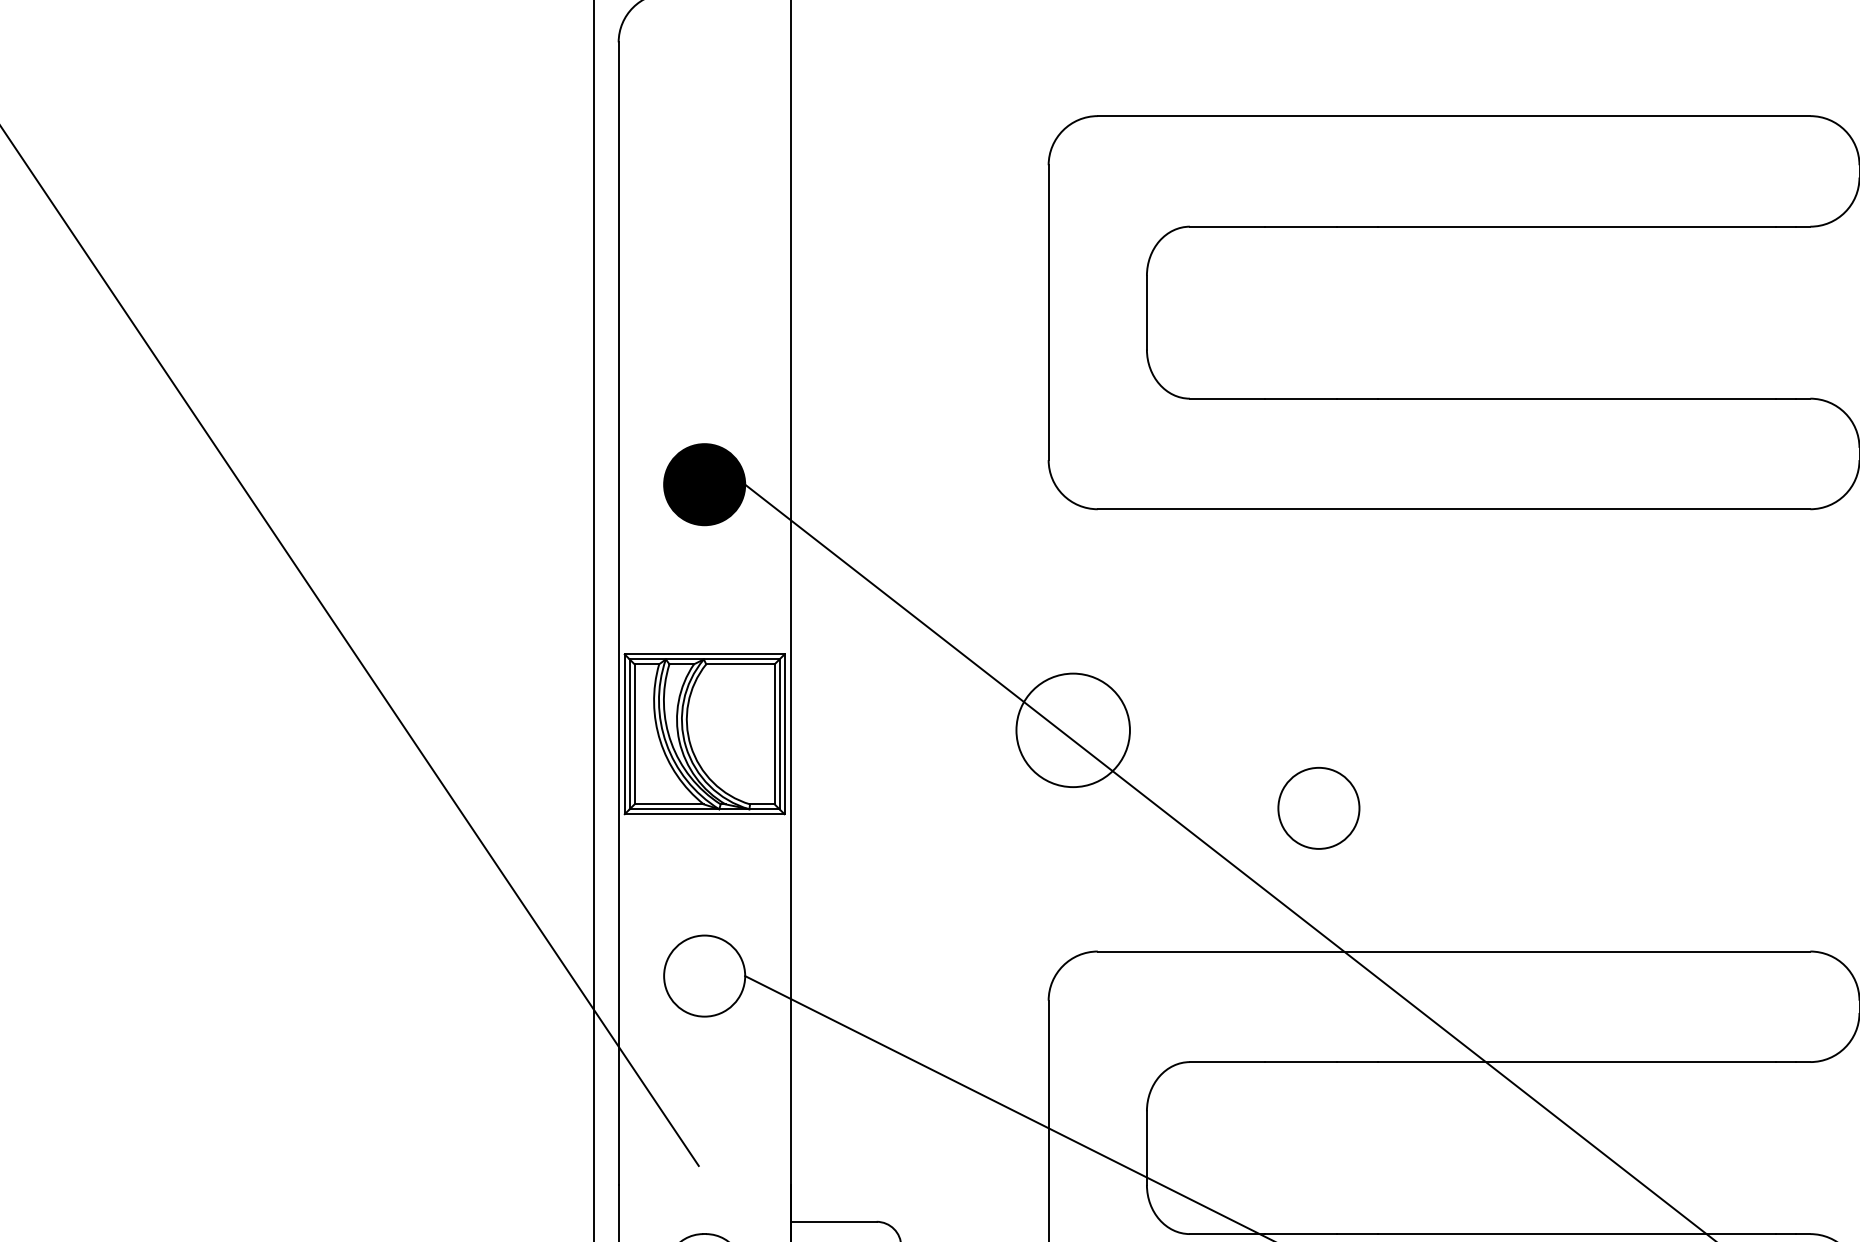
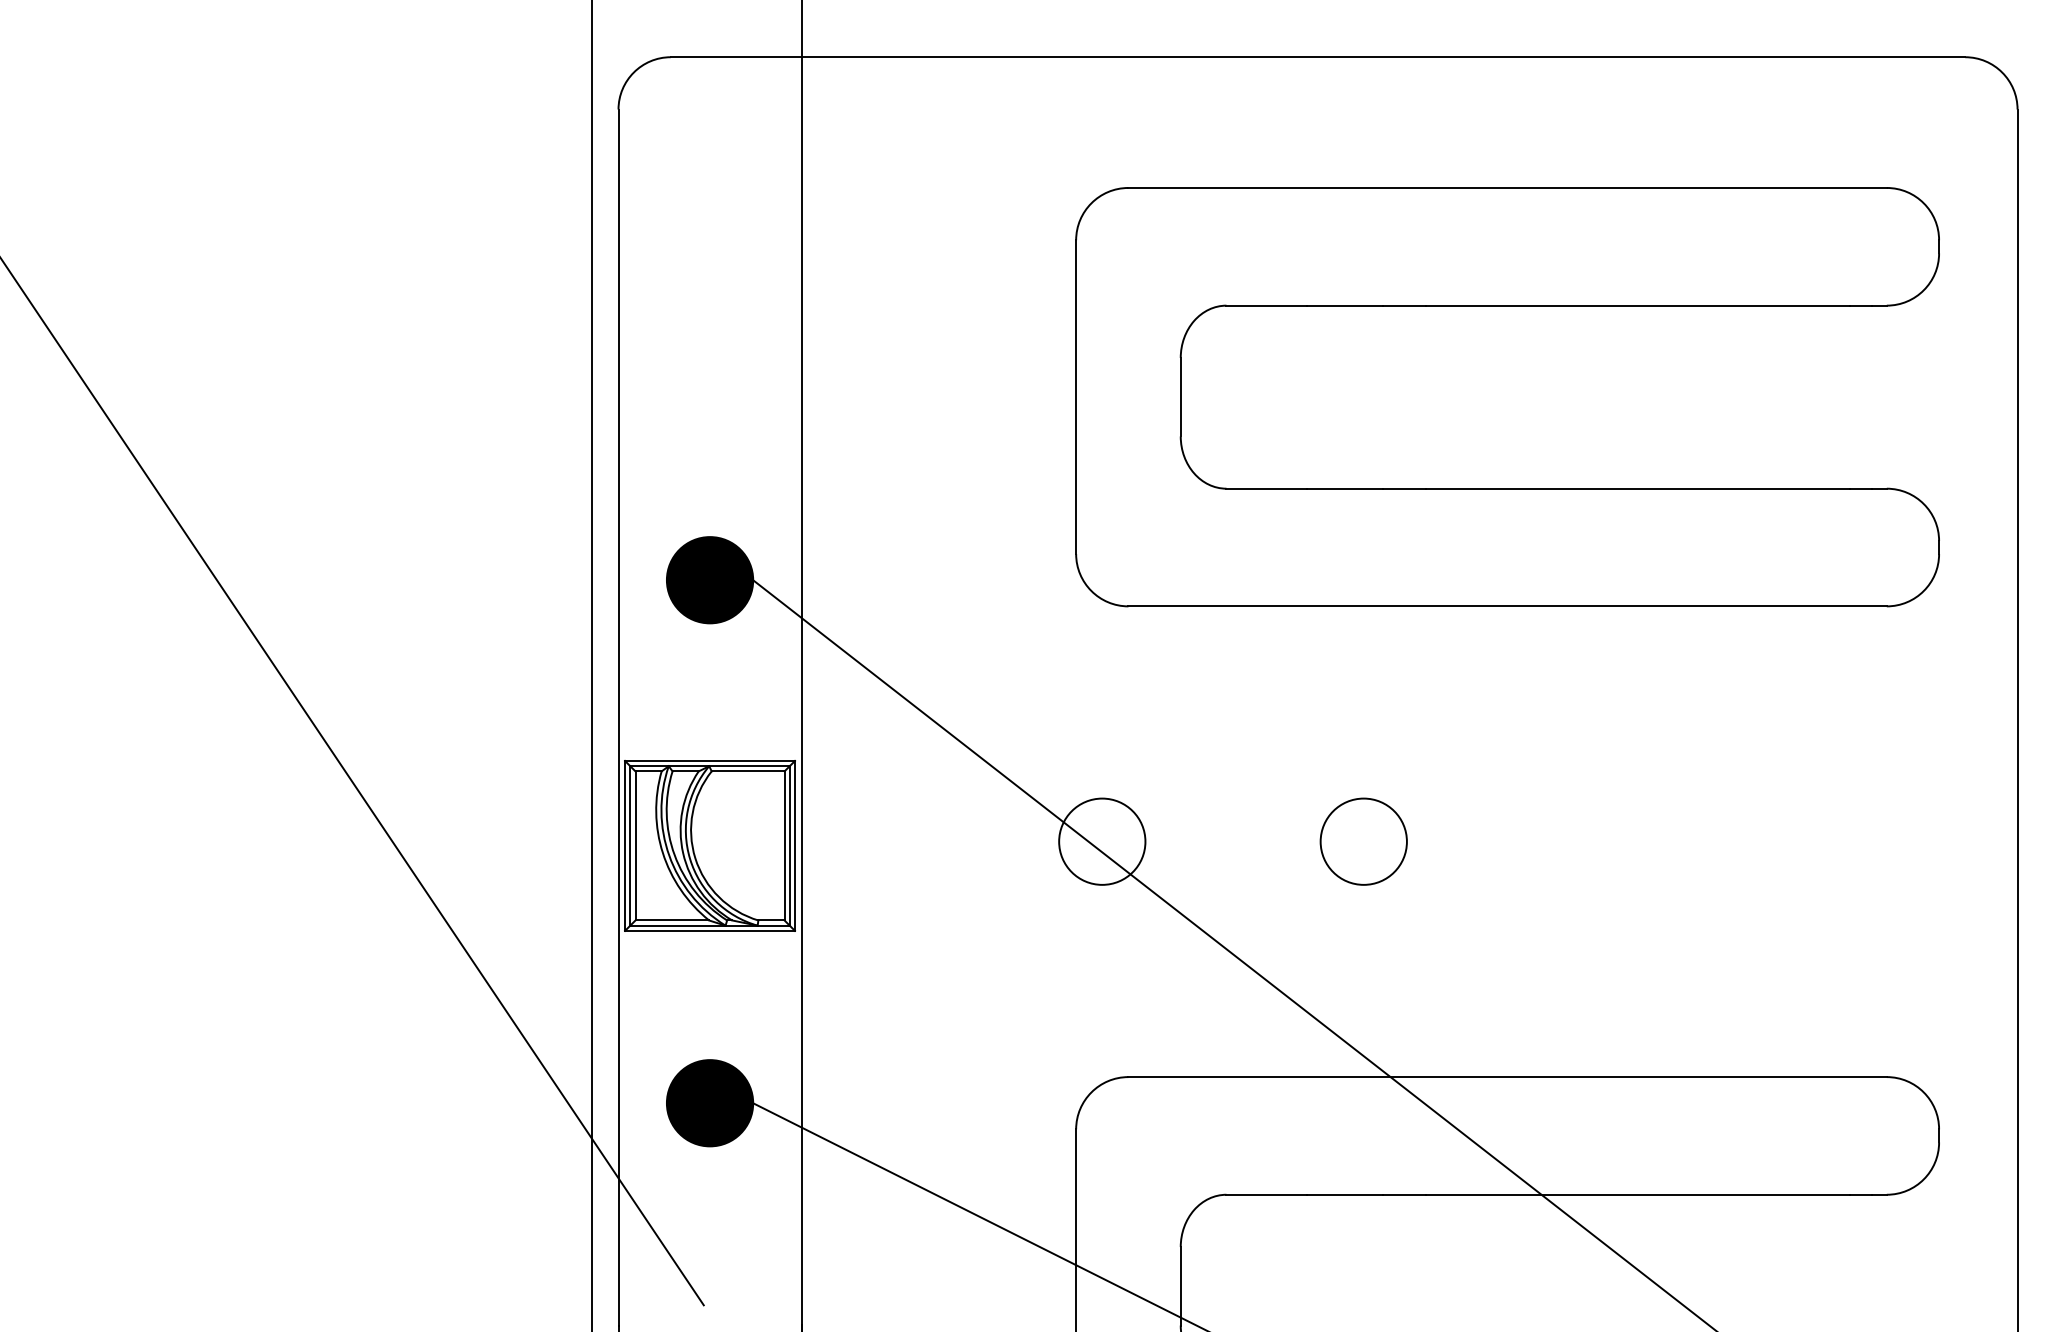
circle: (1073, 730) -> (1102, 841), size x0.71
circle: (1318, 808) -> (1363, 841), moved
fill: (705, 976) -> (710, 1103), added

